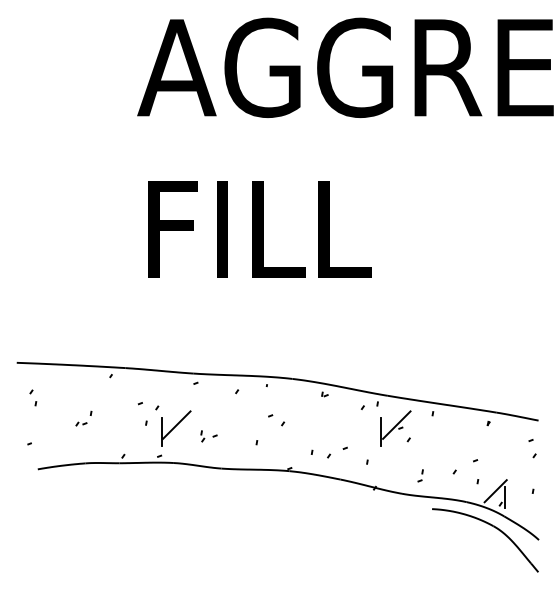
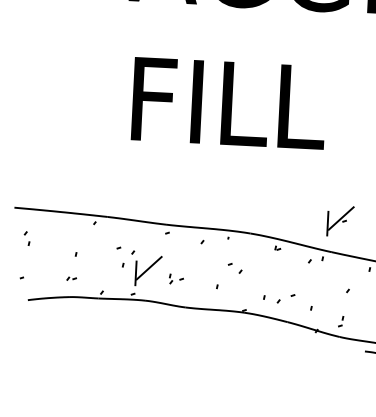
part: (81, 423) -> (71, 278), moved
part: (395, 428) -> (340, 221), moved
part: (420, 475) -> (340, 321), moved

